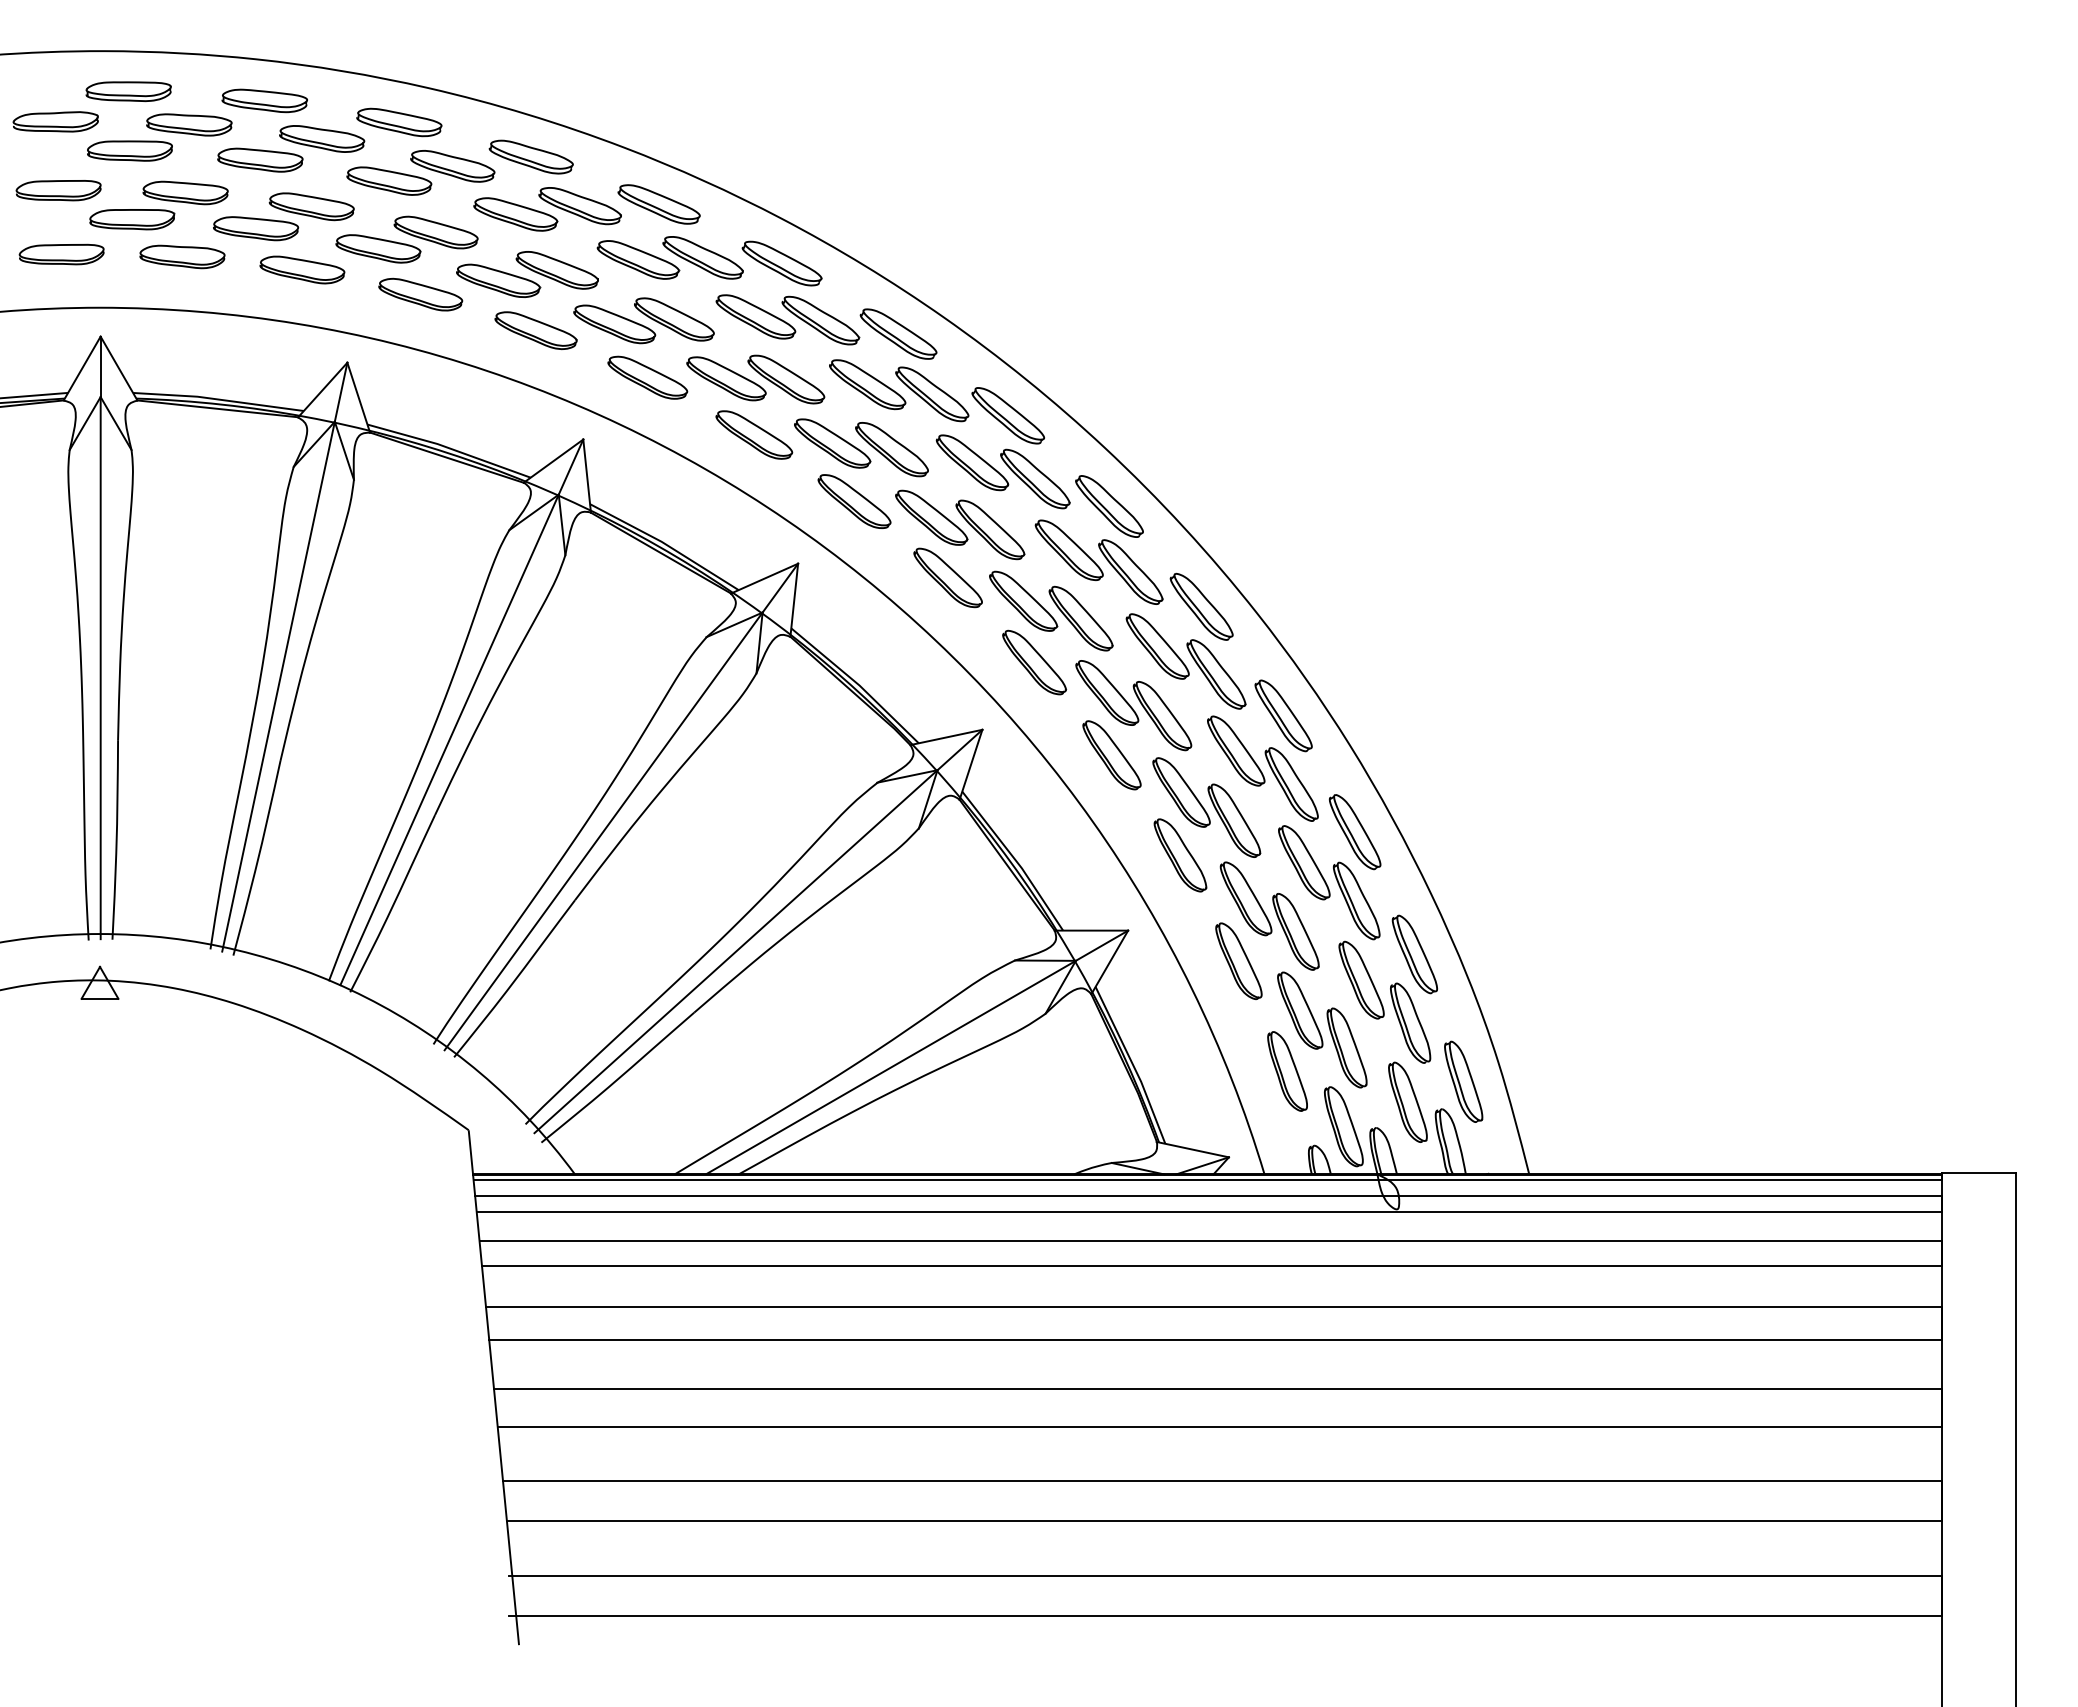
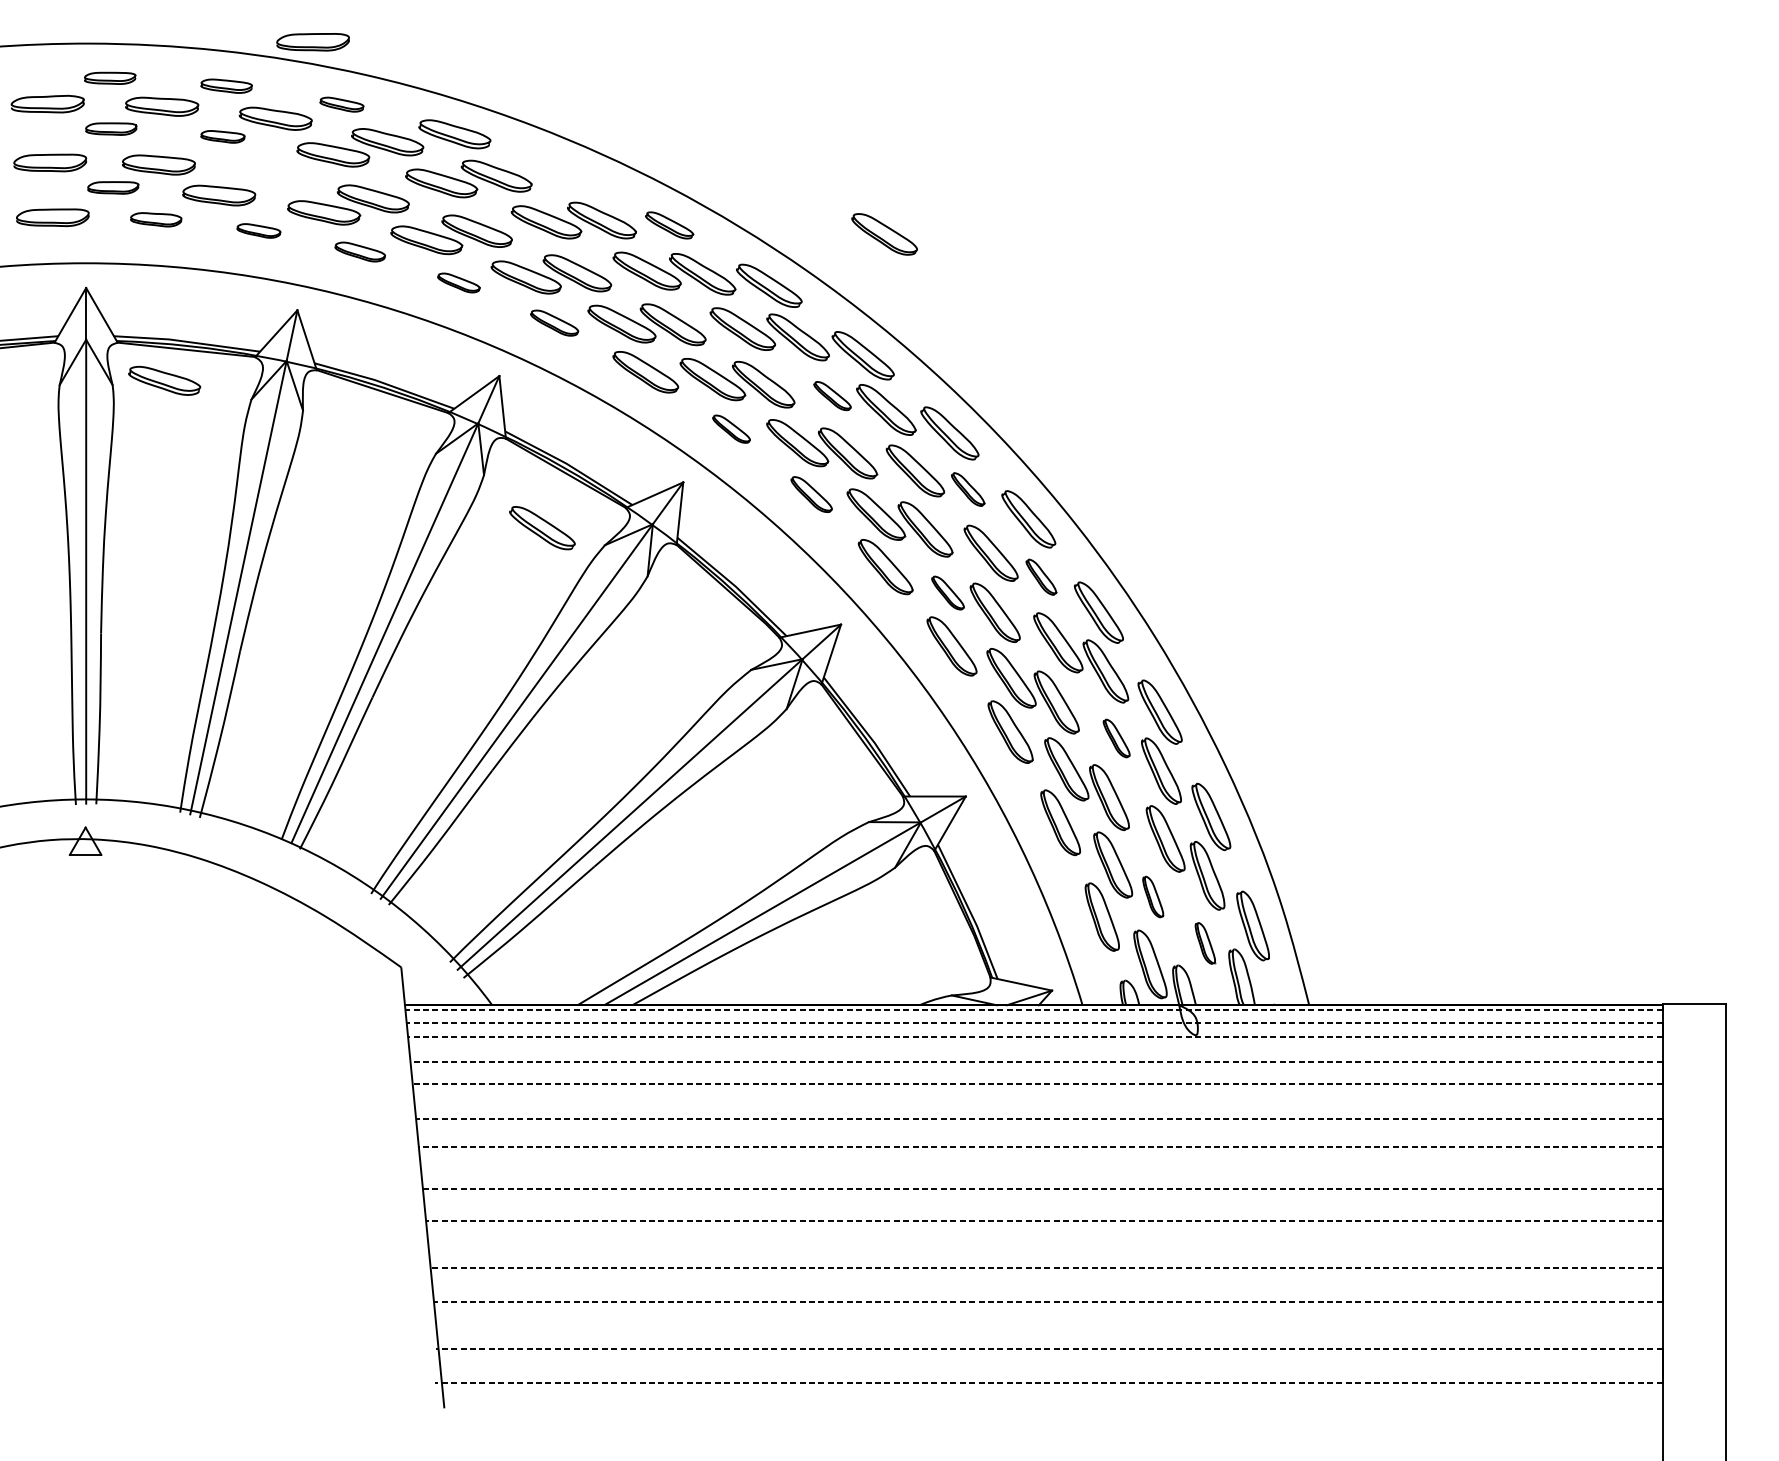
part: (365, 49) -> (312, 42), added
part: (128, 91) -> (110, 78), size x0.7
part: (264, 100) -> (226, 85), size x0.7
part: (399, 122) -> (342, 104), size x0.6
part: (129, 150) -> (110, 128), size x0.7
part: (260, 159) -> (223, 136), size x0.6
part: (658, 204) -> (563, 174), removed
part: (311, 206) -> (266, 176), removed
part: (132, 219) -> (113, 187), size x0.7
part: (182, 256) -> (156, 219), size x0.7
part: (781, 263) -> (669, 225), size x0.7
part: (302, 269) -> (258, 230), size x0.6
part: (1033, 273) -> (884, 233), added
part: (420, 294) -> (360, 251), size x0.7
part: (535, 330) -> (458, 282), size x0.6
part: (647, 377) -> (554, 322), size x0.7
part: (191, 444) -> (163, 380), added
part: (972, 462) -> (832, 395), size x0.6
part: (854, 501) -> (731, 429), size x0.6
part: (1130, 571) -> (967, 489), size x0.6
part: (947, 577) -> (811, 494), size x0.7
part: (633, 616) -> (542, 527), added
part: (1216, 674) -> (1041, 577), size x0.6
part: (1107, 692) -> (948, 592), size x0.6
part: (1304, 862) -> (1116, 738), size x0.6
part: (1346, 1047) -> (1152, 896), size x0.6
part: (1407, 1101) -> (1204, 942), size x0.6
line: (1207, 1180) -> (1033, 1010), solid -> dashed
line: (1208, 1195) -> (1034, 1023), solid -> dashed
line: (1209, 1211) -> (1035, 1036), solid -> dashed
line: (1210, 1240) -> (1036, 1061), solid -> dashed
line: (1212, 1266) -> (1038, 1084), solid -> dashed
line: (1213, 1306) -> (1038, 1118), solid -> dashed
line: (1215, 1339) -> (1040, 1146), solid -> dashed
line: (1218, 1388) -> (1043, 1188), solid -> dashed
line: (1219, 1426) -> (1044, 1221), solid -> dashed
line: (1222, 1481) -> (1046, 1268), solid -> dashed
line: (1224, 1521) -> (1048, 1302), solid -> dashed
line: (1225, 1576) -> (1049, 1349), solid -> dashed
line: (1225, 1615) -> (1049, 1382), solid -> dashed

